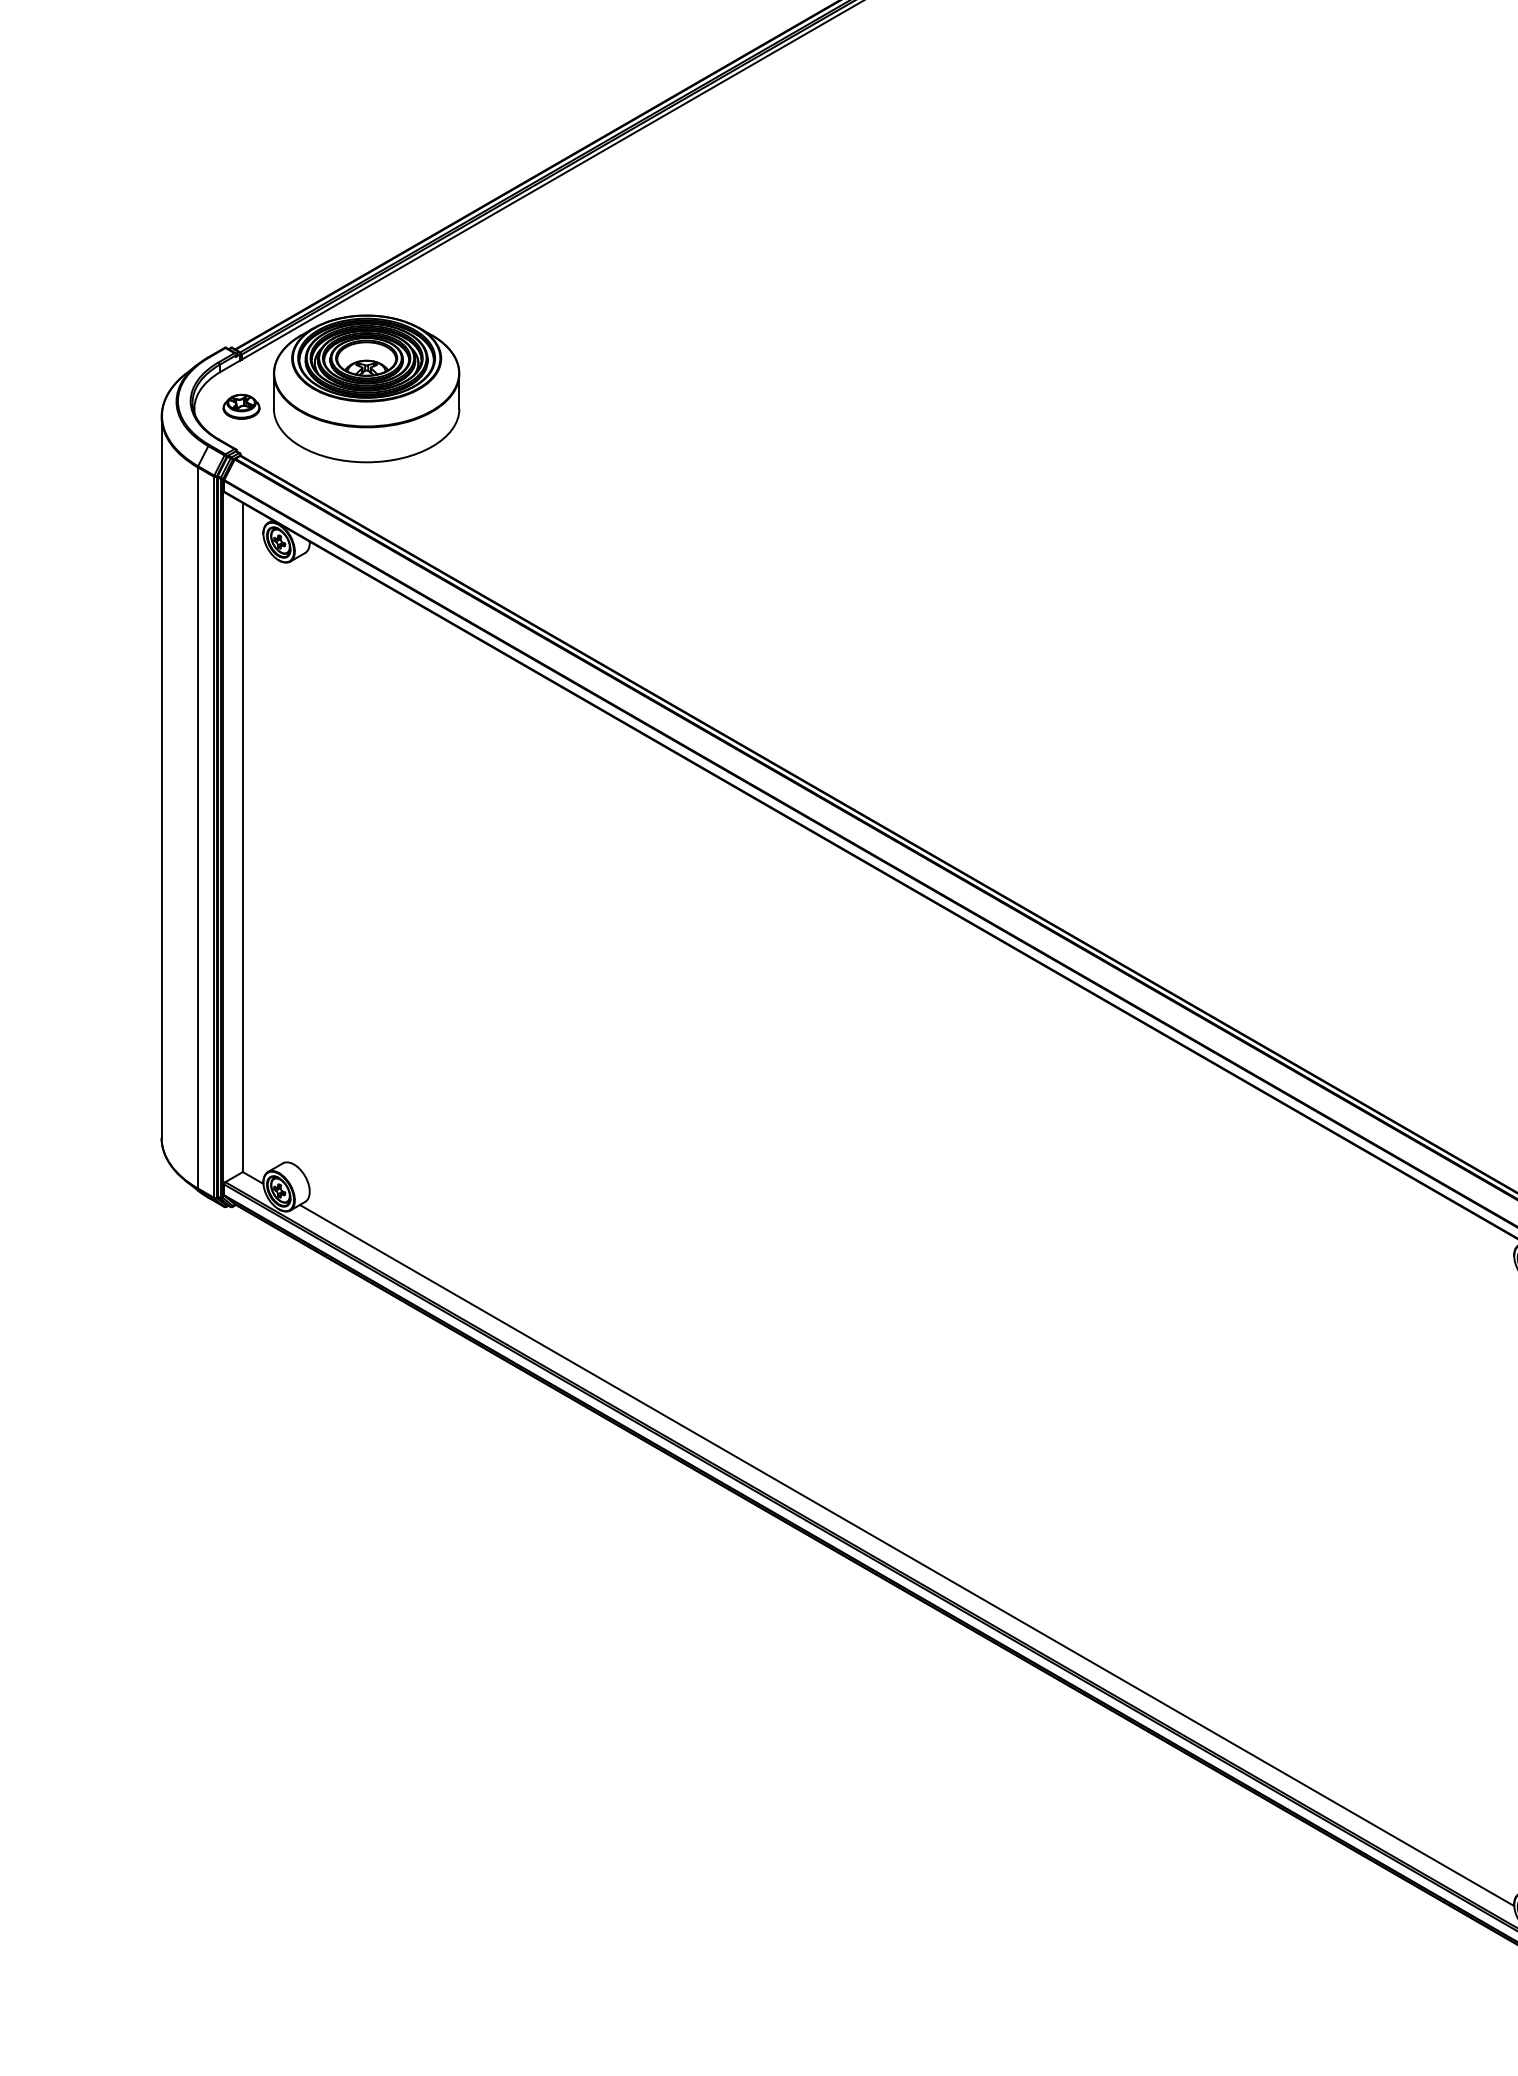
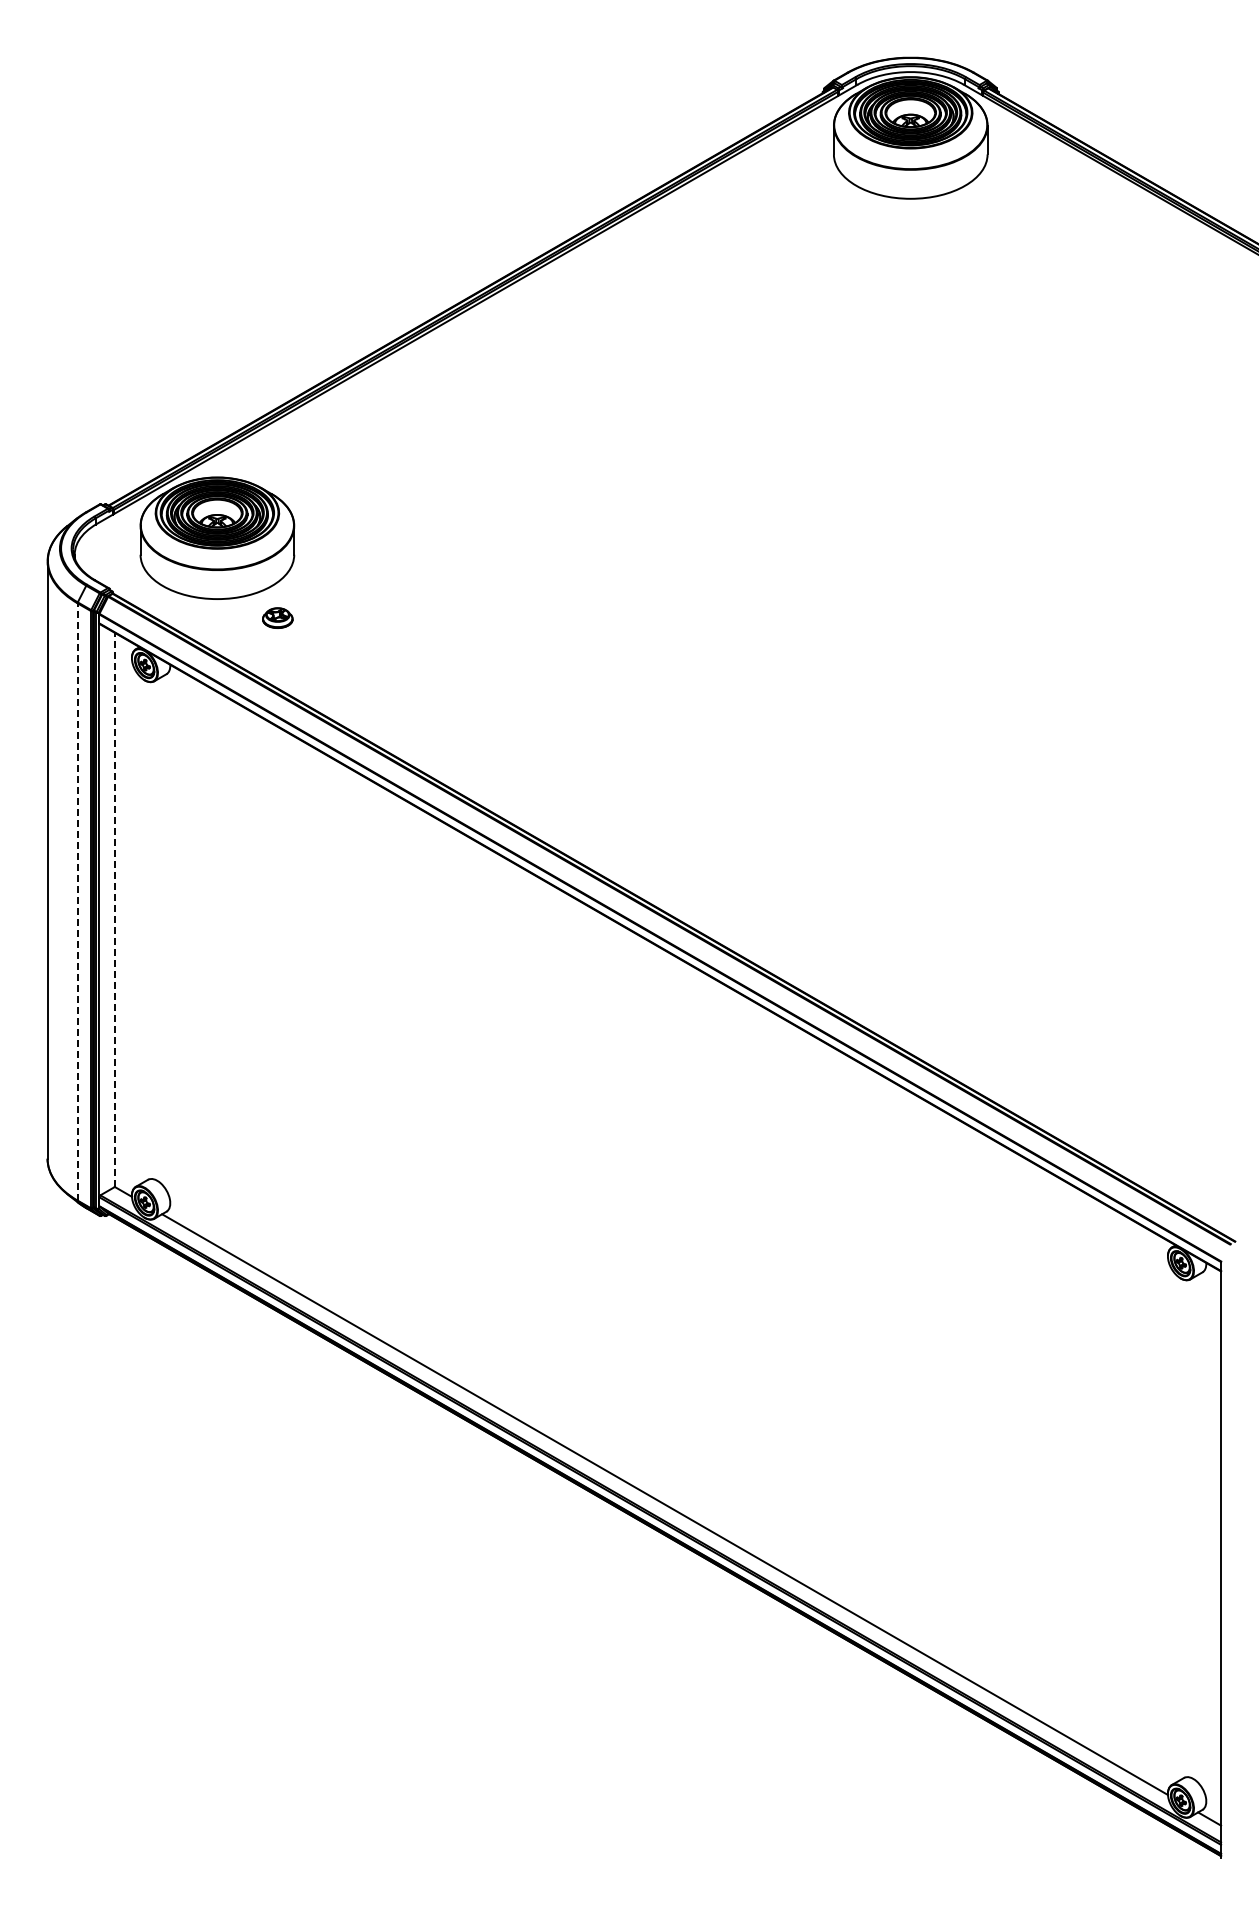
part: (241, 406) -> (277, 617), moved
line: (197, 827) -> (77, 901), solid -> dashed
line: (242, 837) -> (114, 909), solid -> dashed

